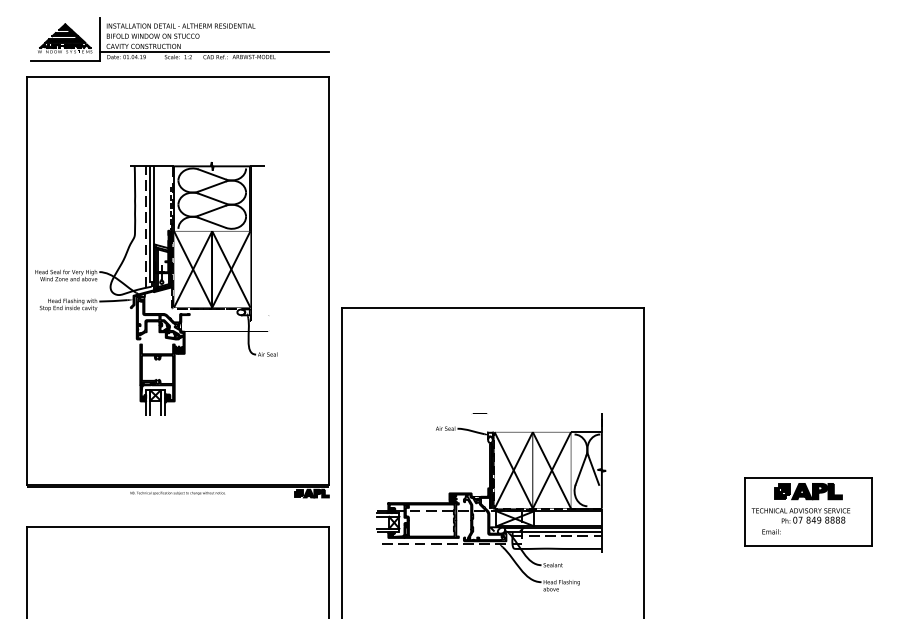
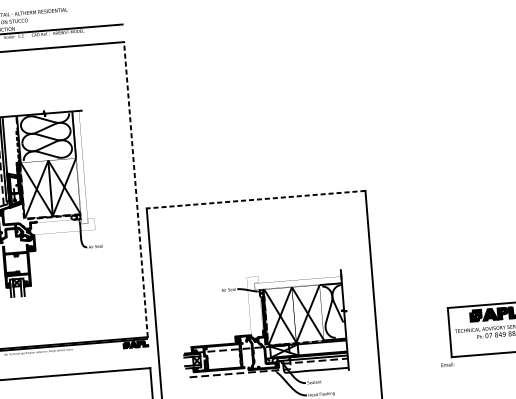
line: (329, 280) -> (136, 189), solid -> dashed
line: (492, 307) -> (255, 199), solid -> dashed
text: (771, 531) -> (447, 364), moved

